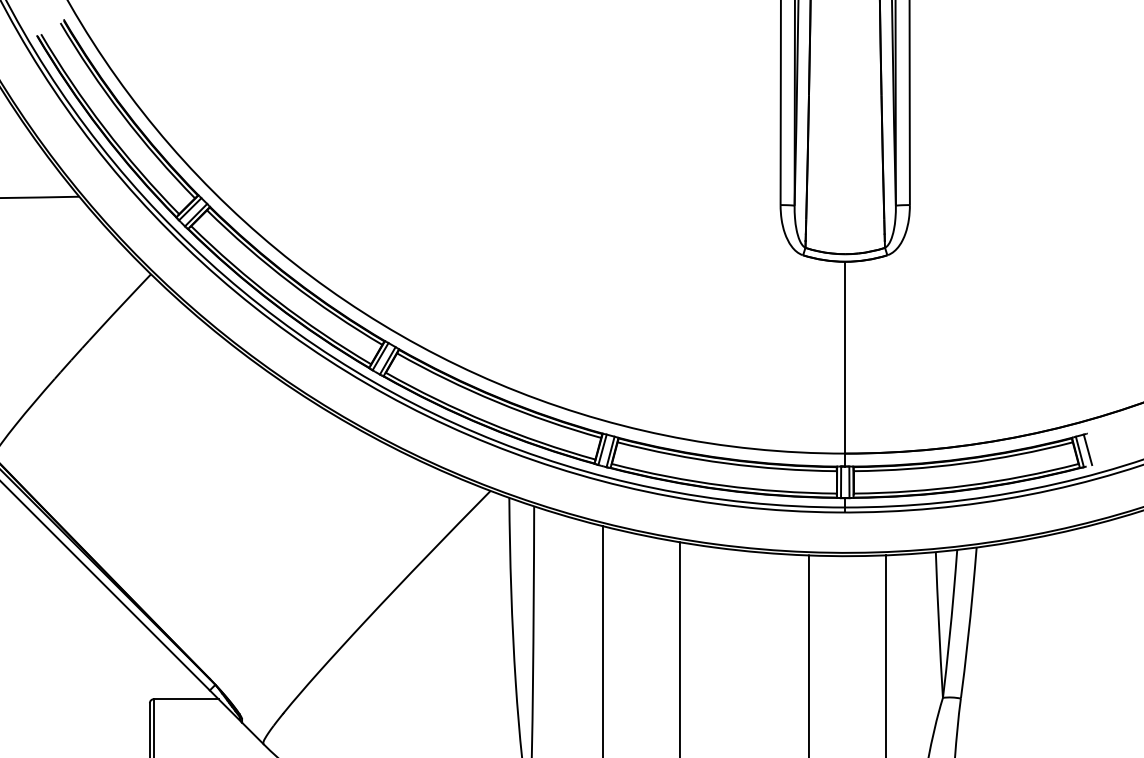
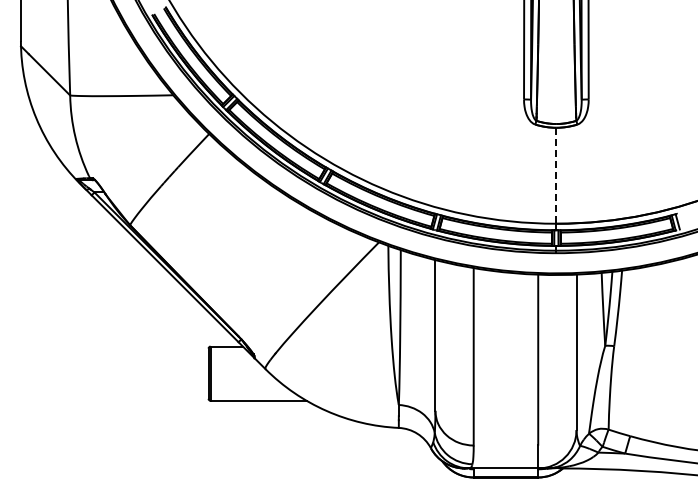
line: (845, 357) -> (556, 175), solid -> dashed

